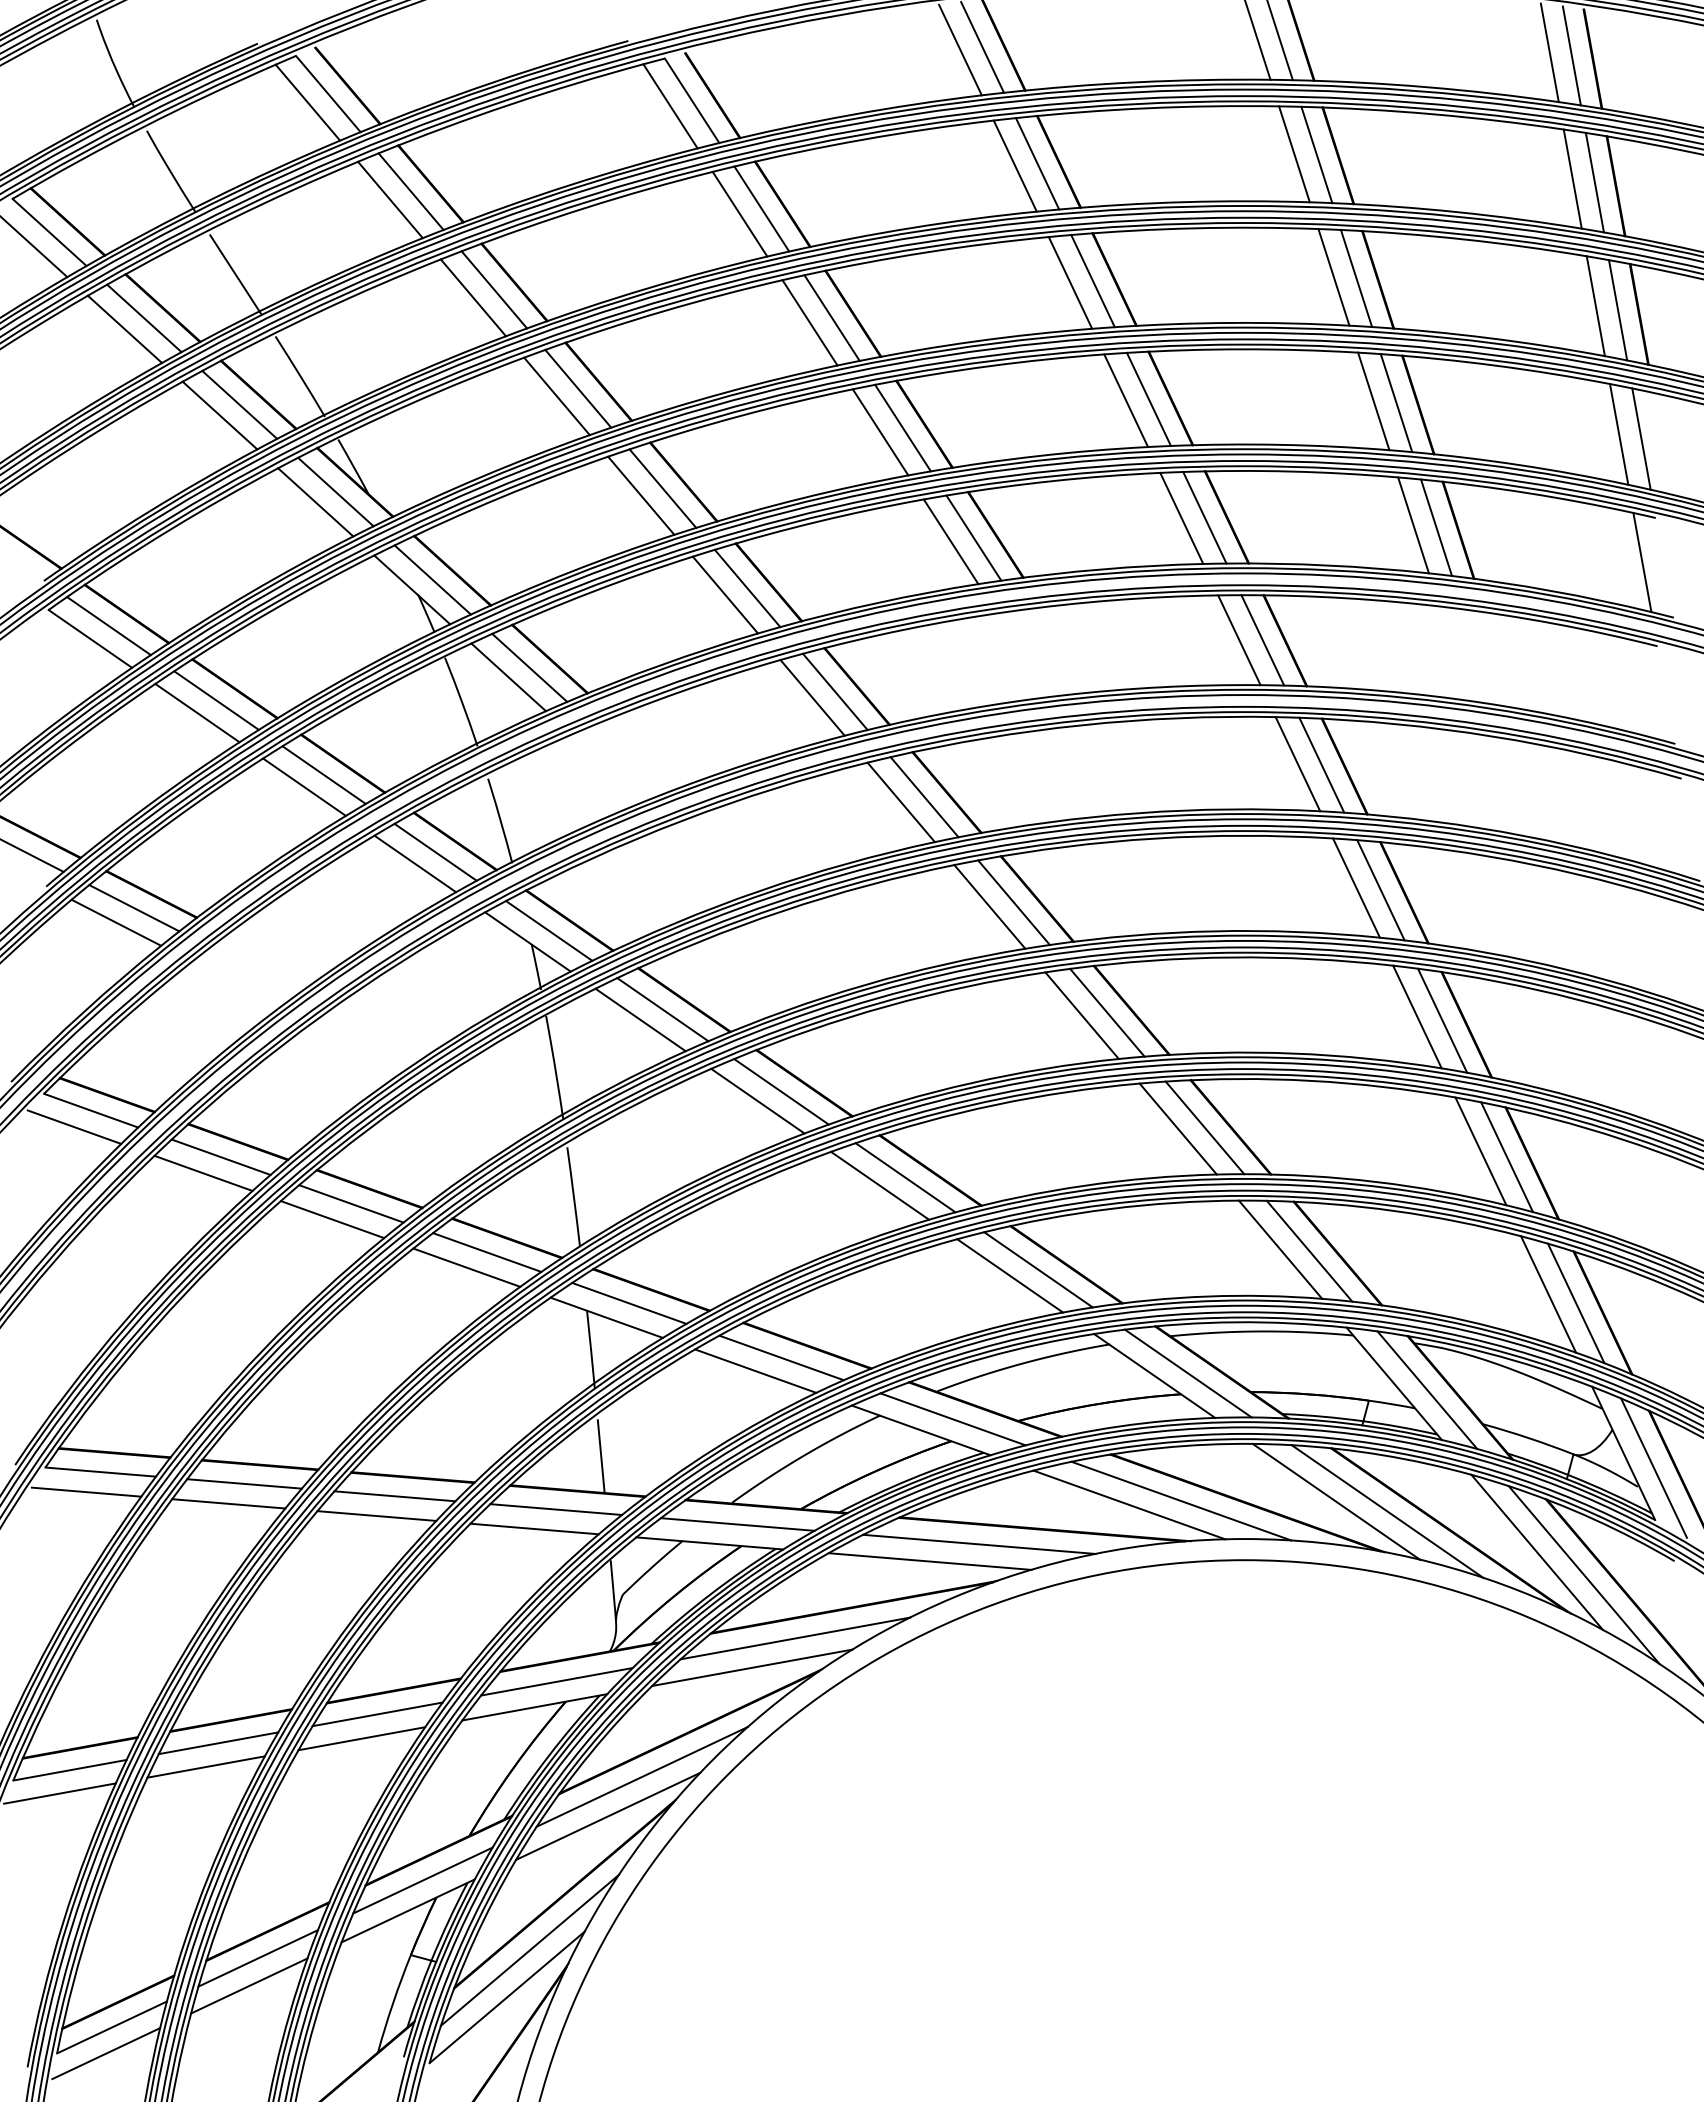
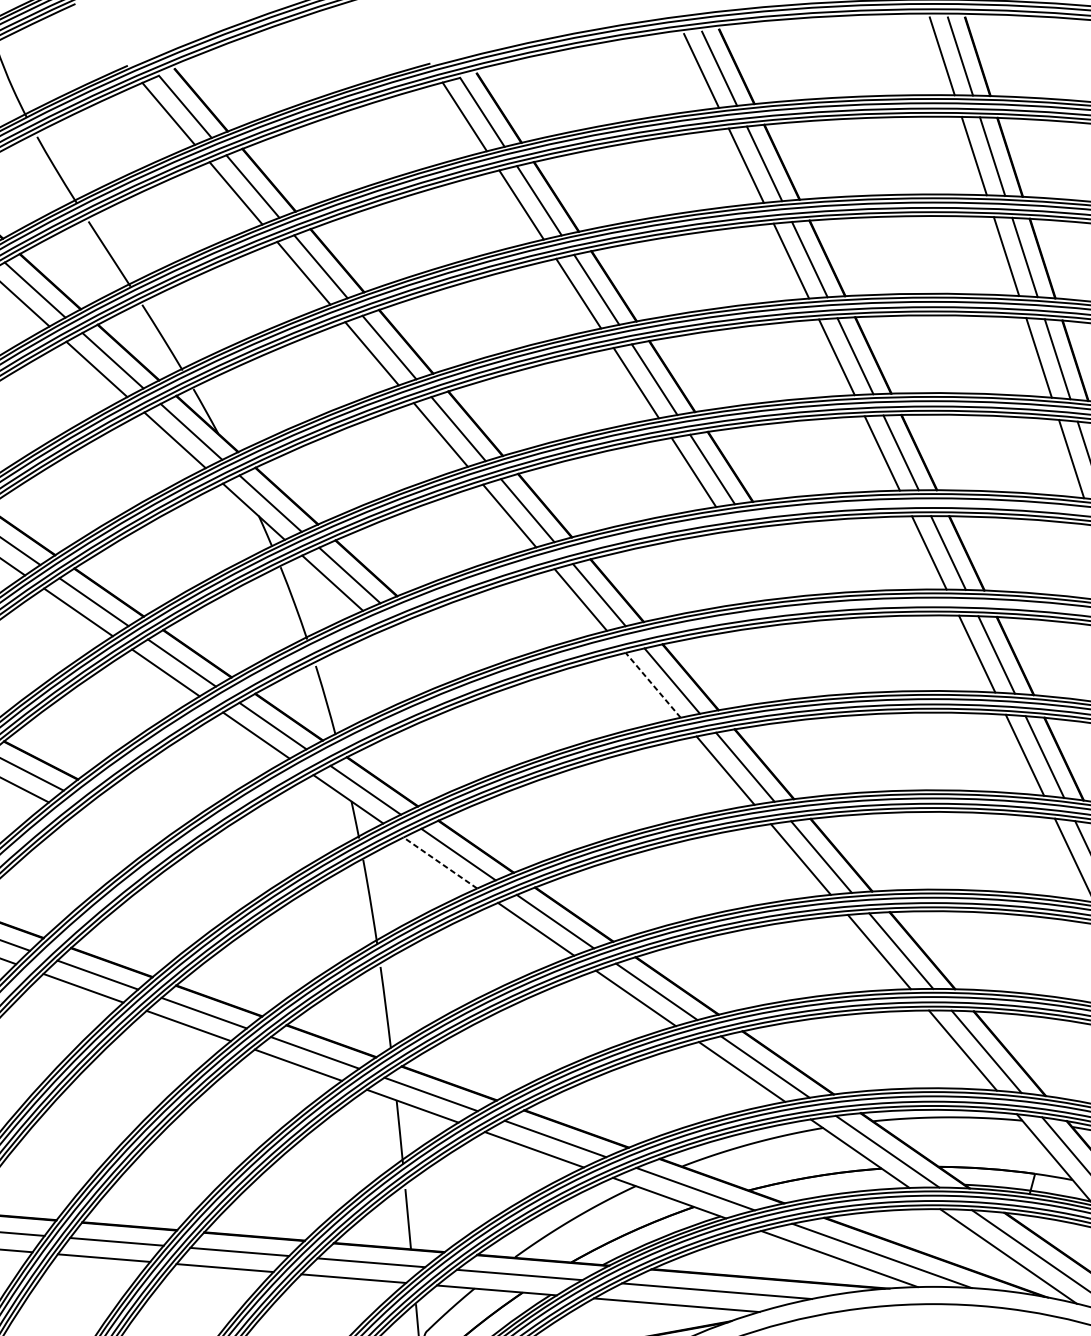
line: (900, 802) -> (652, 685), solid -> dashed
line: (640, 1020) -> (440, 863), solid -> dashed

